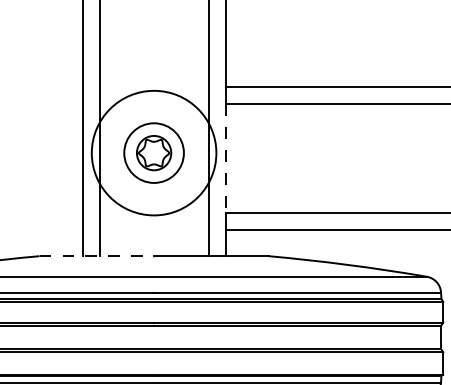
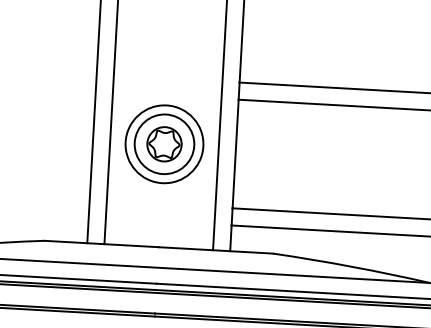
circle: (154, 153) -> (164, 144), size x0.62
line: (225, 159) -> (235, 154), dashed -> solid
line: (97, 256) -> (102, 244), dashed -> solid

